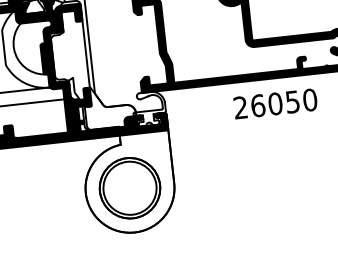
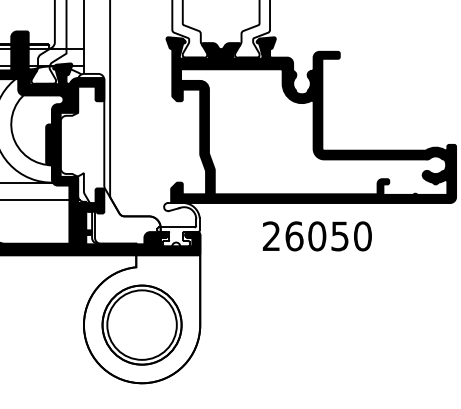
text: (275, 104) -> (317, 236), moved

